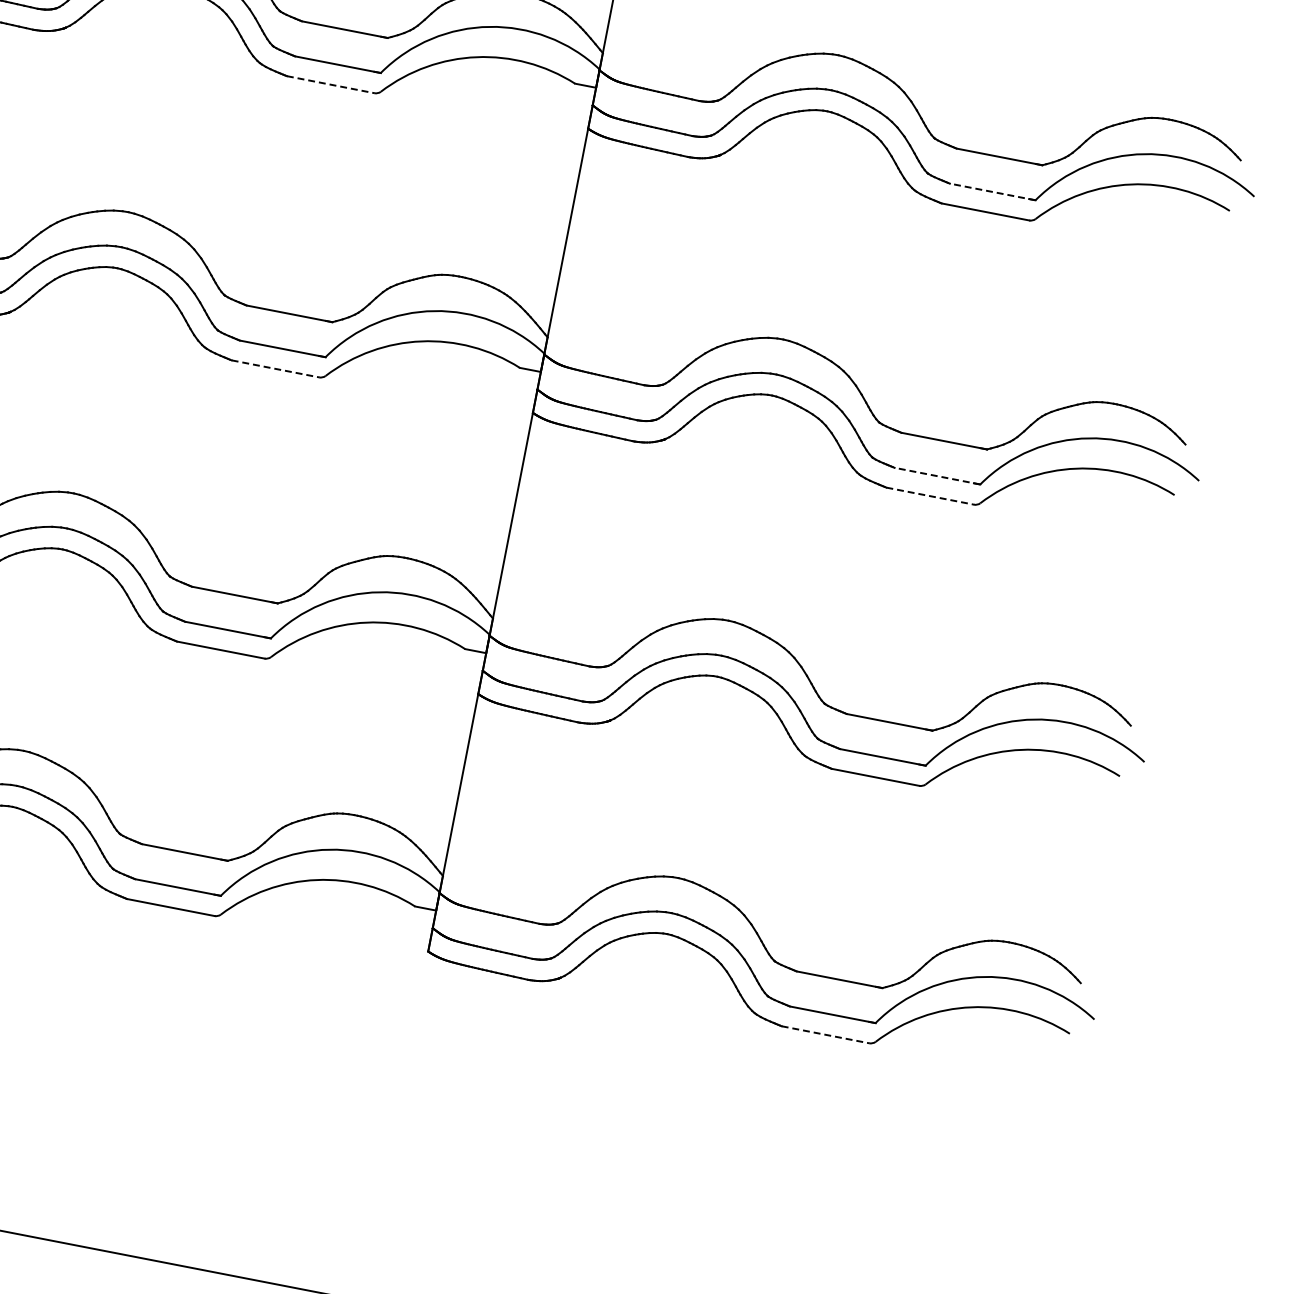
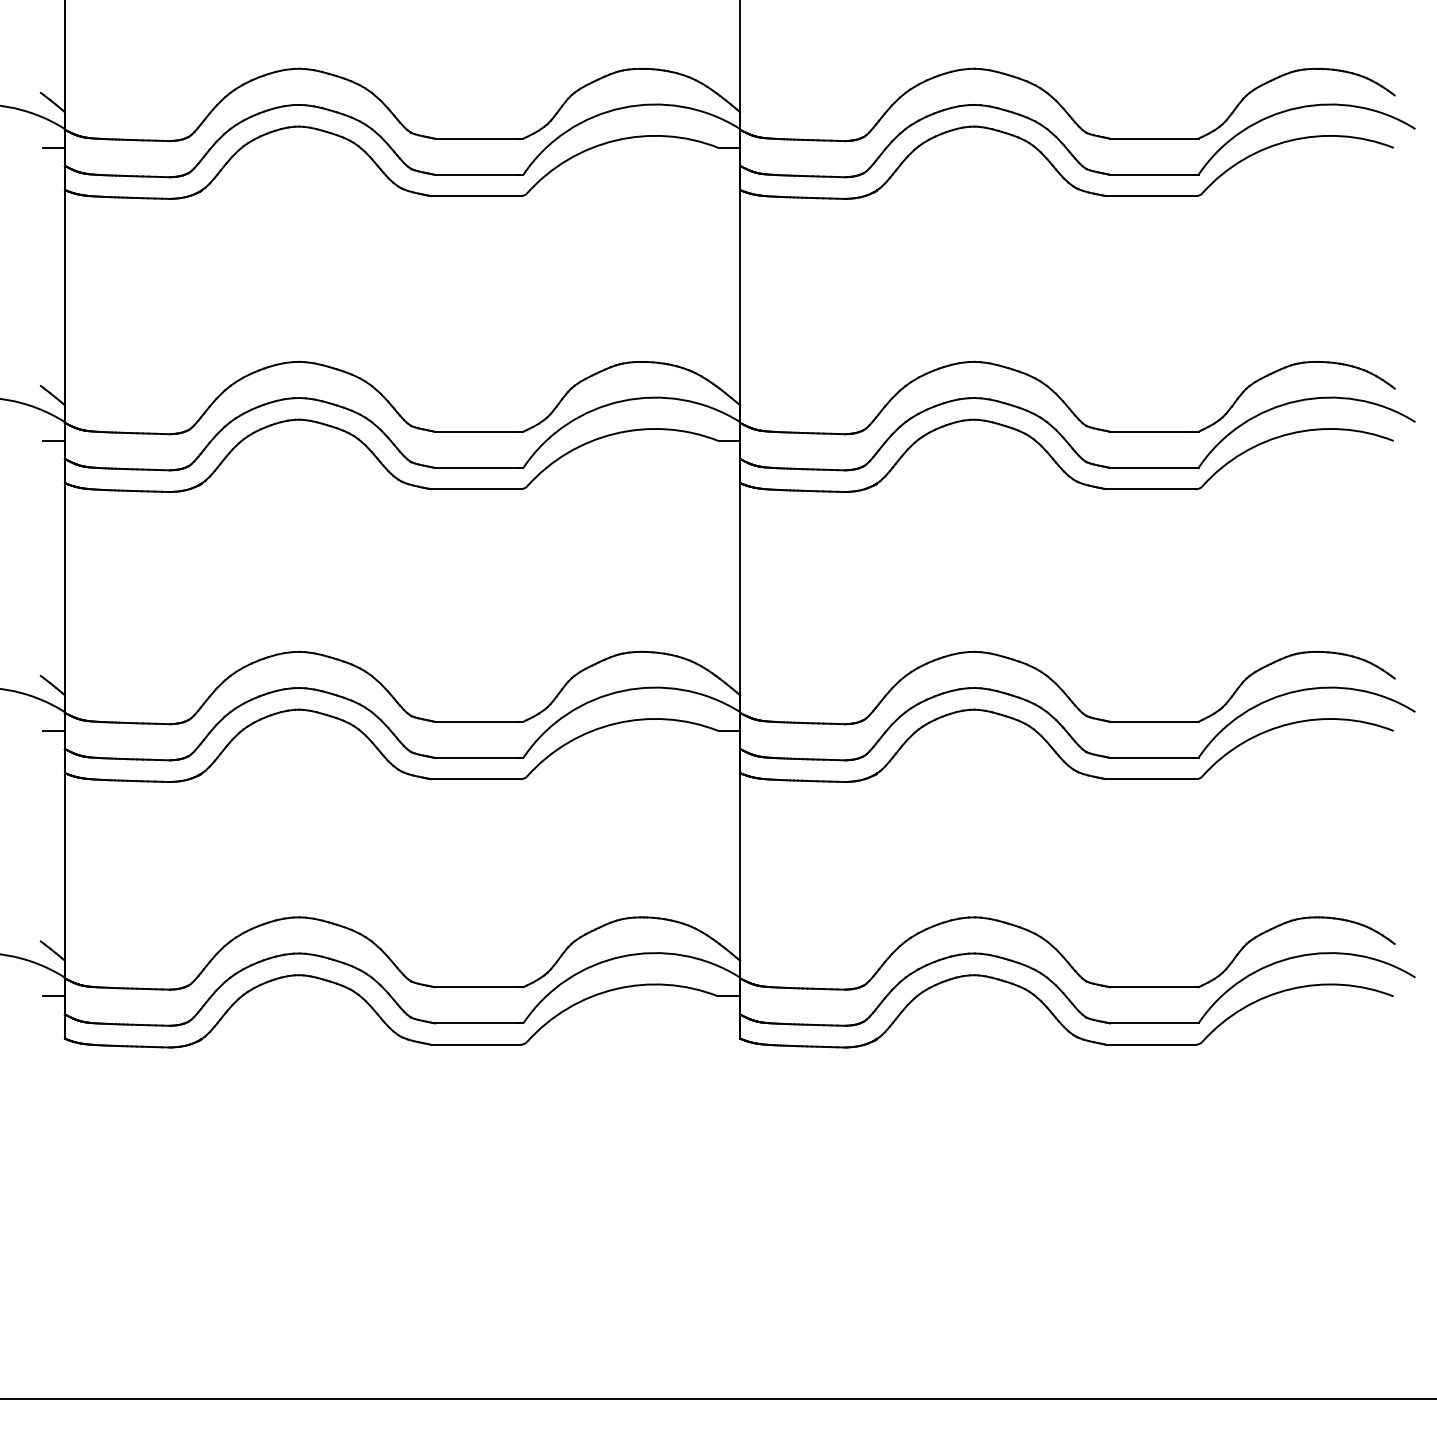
line: (331, 85) -> (476, 196), dashed -> solid
line: (991, 191) -> (1153, 174), dashed -> solid
line: (276, 369) -> (476, 489), dashed -> solid
line: (936, 475) -> (1153, 467), dashed -> solid
line: (930, 496) -> (1151, 489), dashed -> solid
line: (825, 1034) -> (1151, 1044), dashed -> solid

